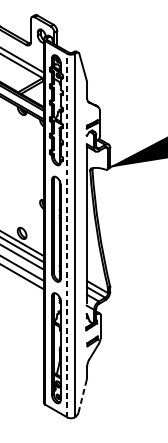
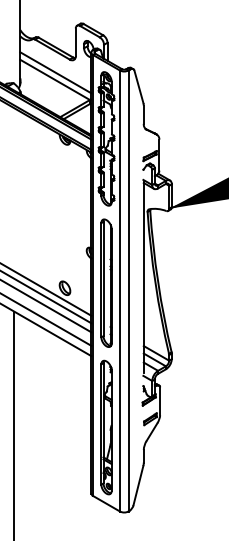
line: (67, 235) -> (120, 290), dashed -> solid
line: (82, 396) -> (138, 486), dashed -> solid

